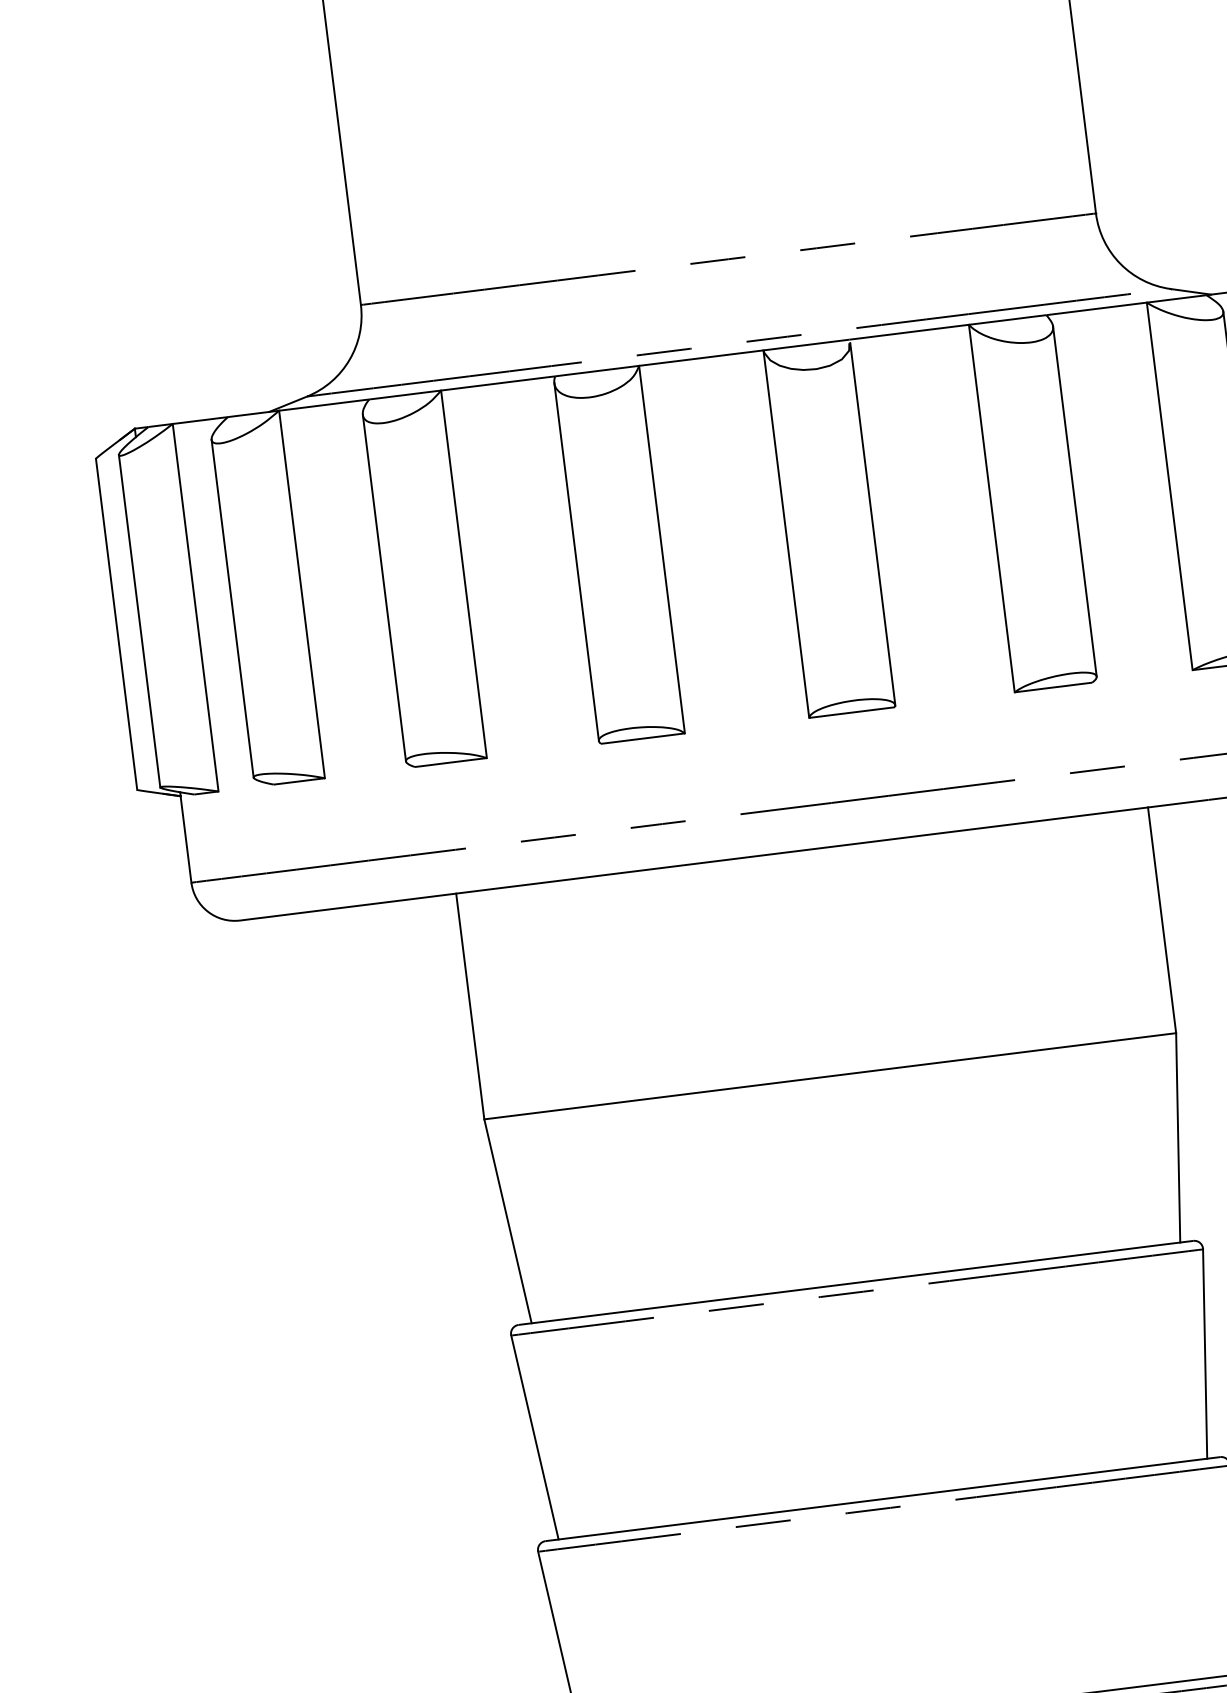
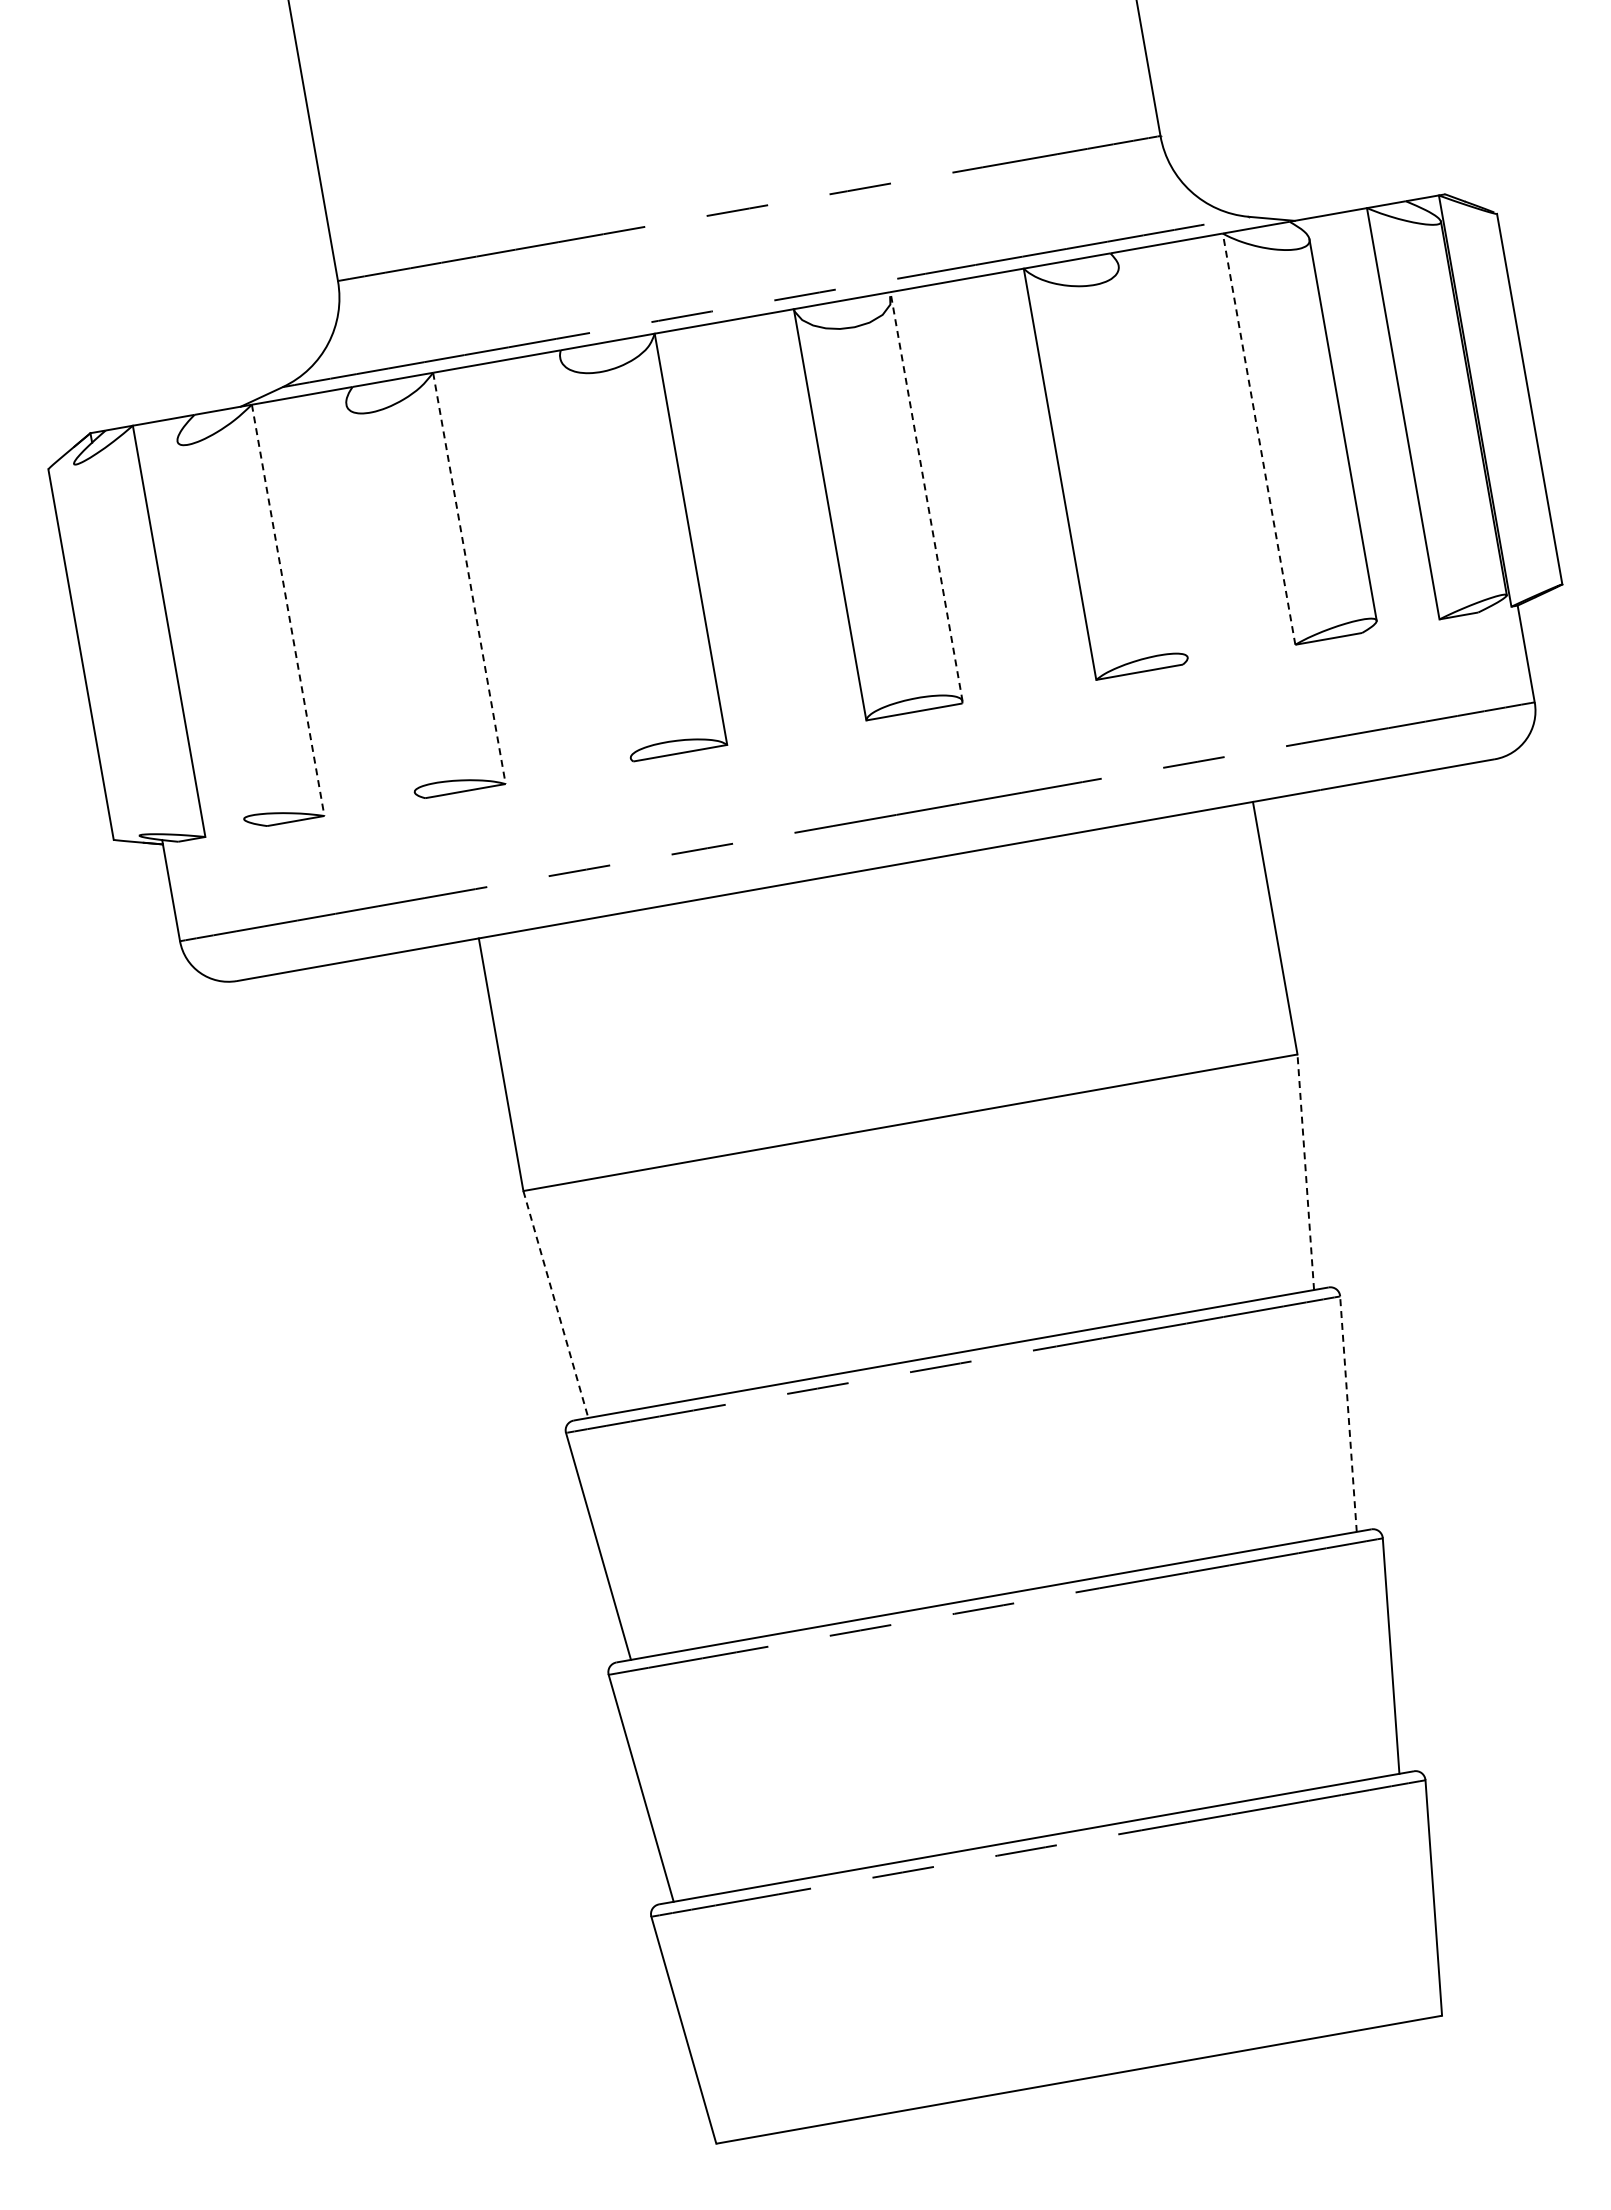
line: (1170, 486) -> (1259, 439), solid -> dashed
line: (1074, 501) -> (1152, 461), removed
line: (872, 524) -> (926, 498), solid -> dashed
line: (576, 562) -> (595, 558), removed
line: (464, 574) -> (469, 578), solid -> dashed
line: (384, 588) -> (380, 598), removed
line: (302, 594) -> (288, 610), solid -> dashed
line: (232, 608) -> (210, 630), removed
line: (139, 620) -> (106, 649), removed
line: (1177, 1137) -> (1305, 1171), solid -> dashed
line: (508, 1221) -> (556, 1304), solid -> dashed
line: (1205, 1353) -> (1348, 1413), solid -> dashed

